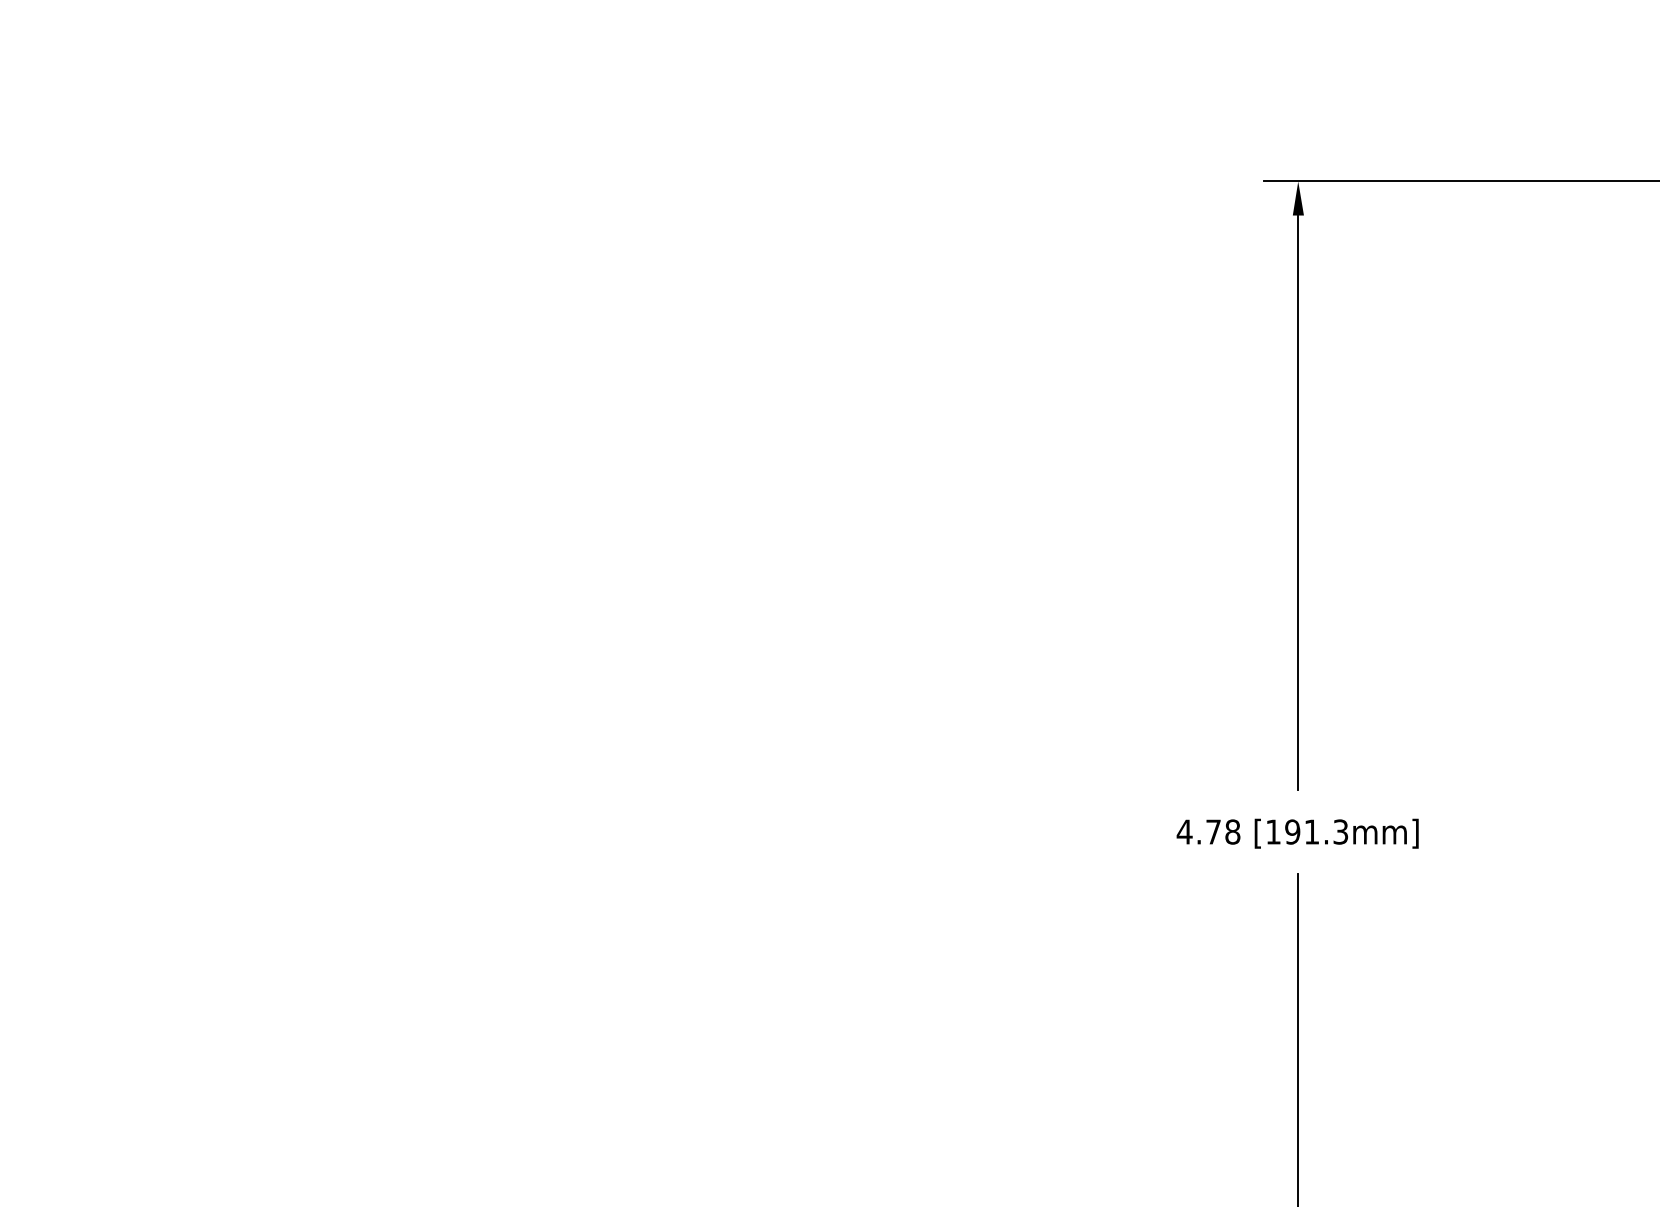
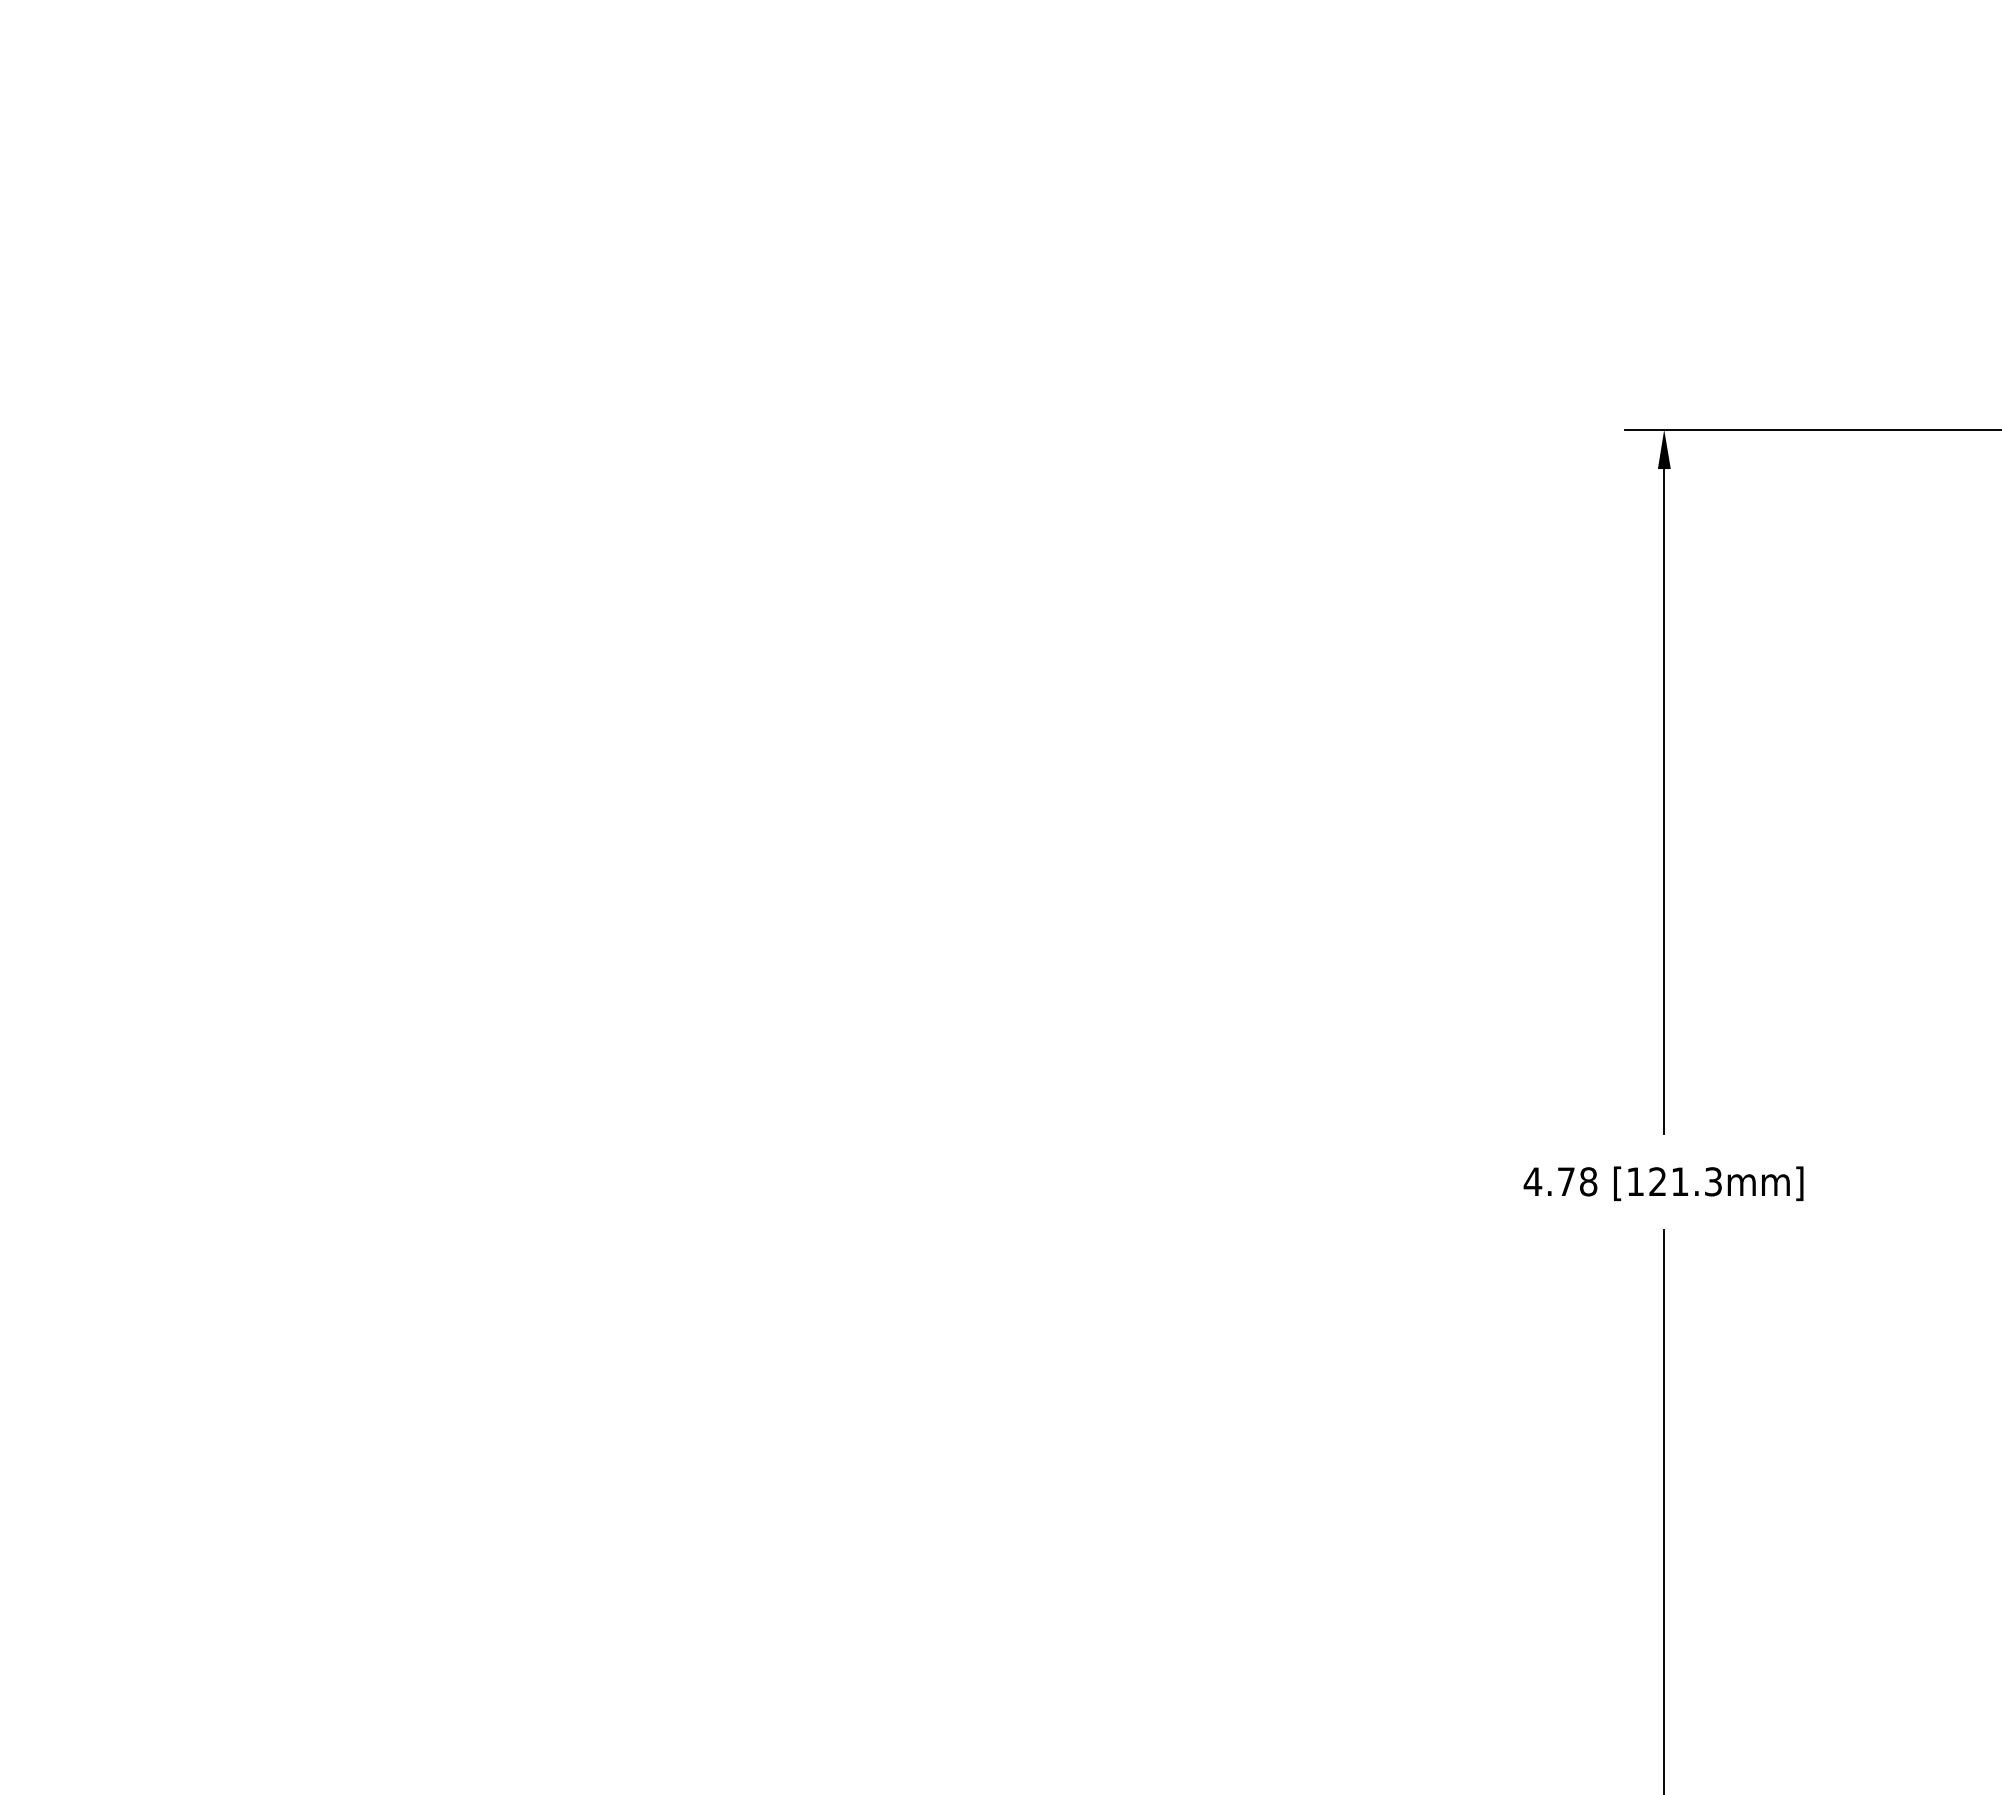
text: (1292, 831) -> (1657, 1181), [191.3mm] -> [121.3mm]

